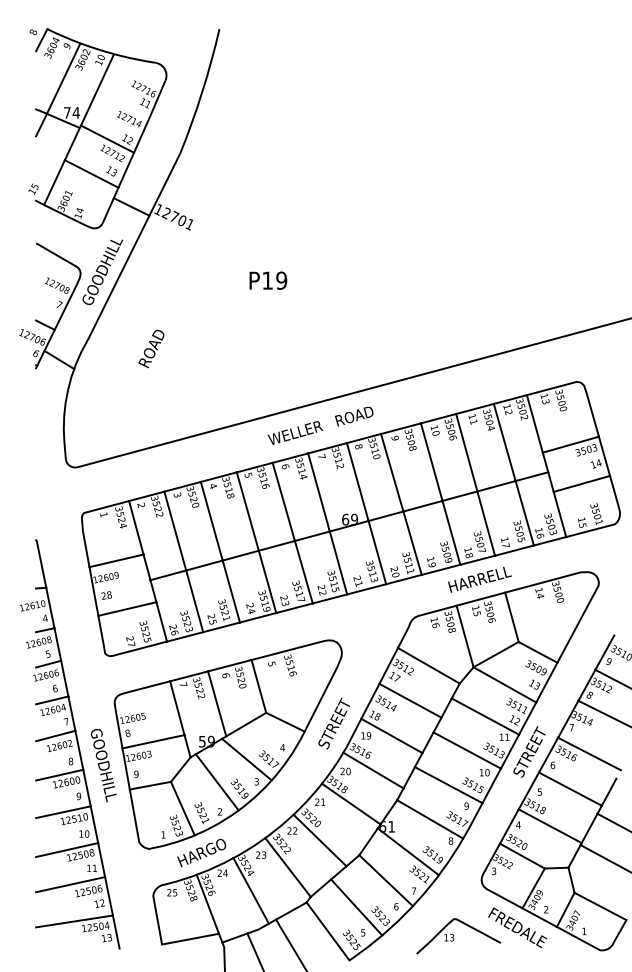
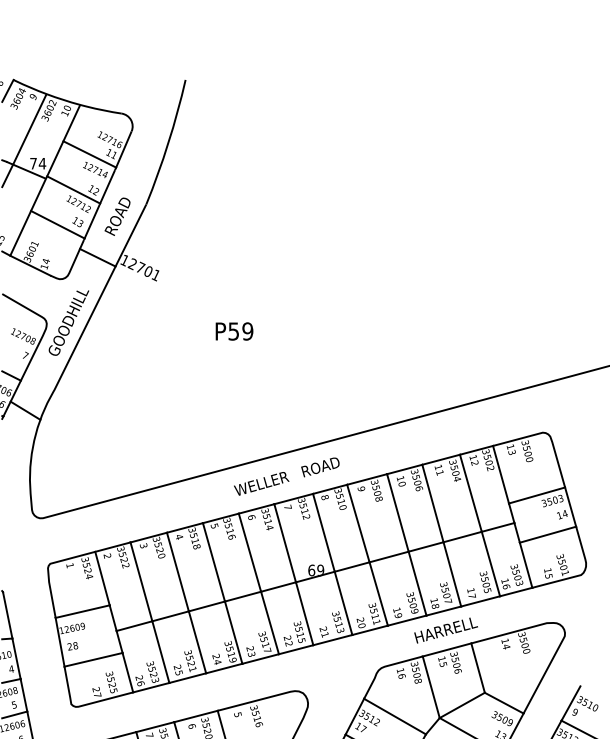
line: (123, 103) -> (89, 154), added
text: (267, 280) -> (233, 331), P19 -> P59
text: (151, 348) -> (117, 216), moved

